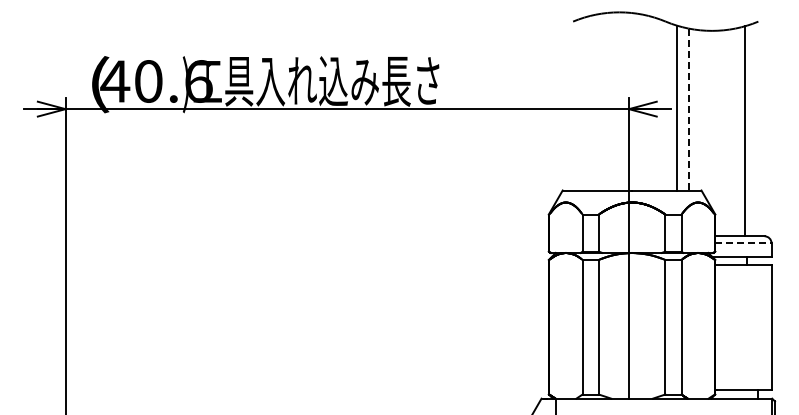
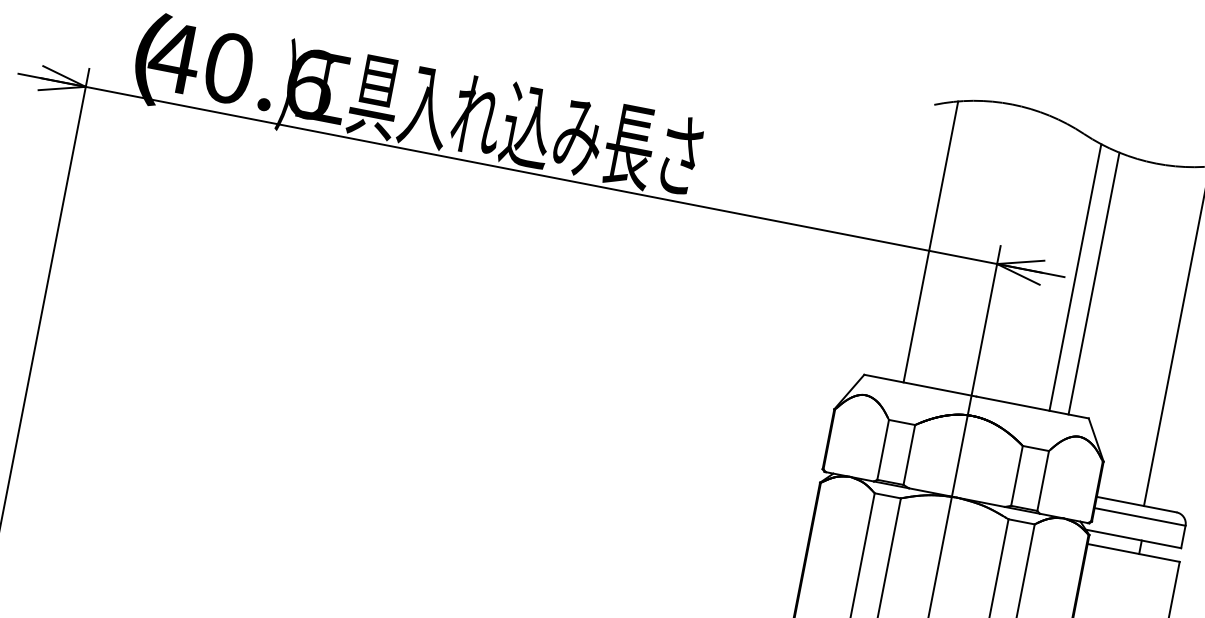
line: (586, 103) -> (930, 241), added
line: (688, 109) -> (1093, 283), dashed -> solid
line: (743, 243) -> (1140, 517), dashed -> solid

